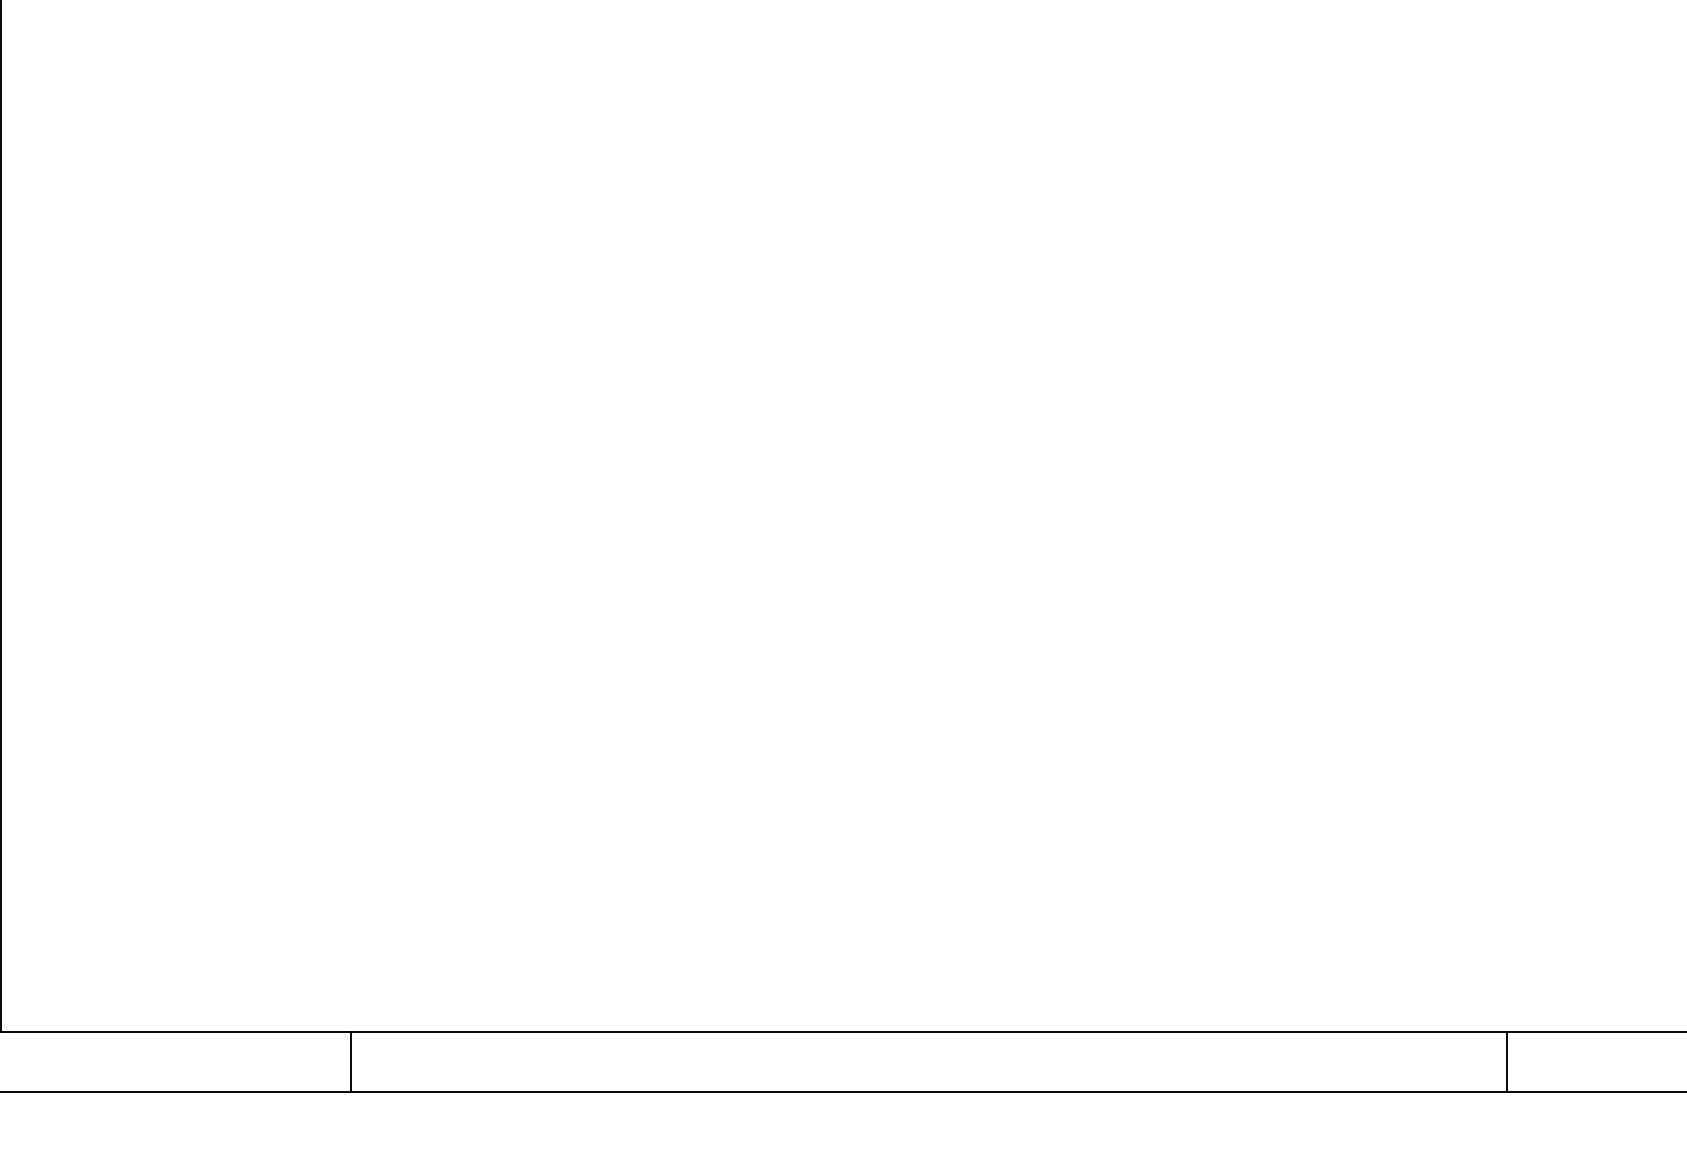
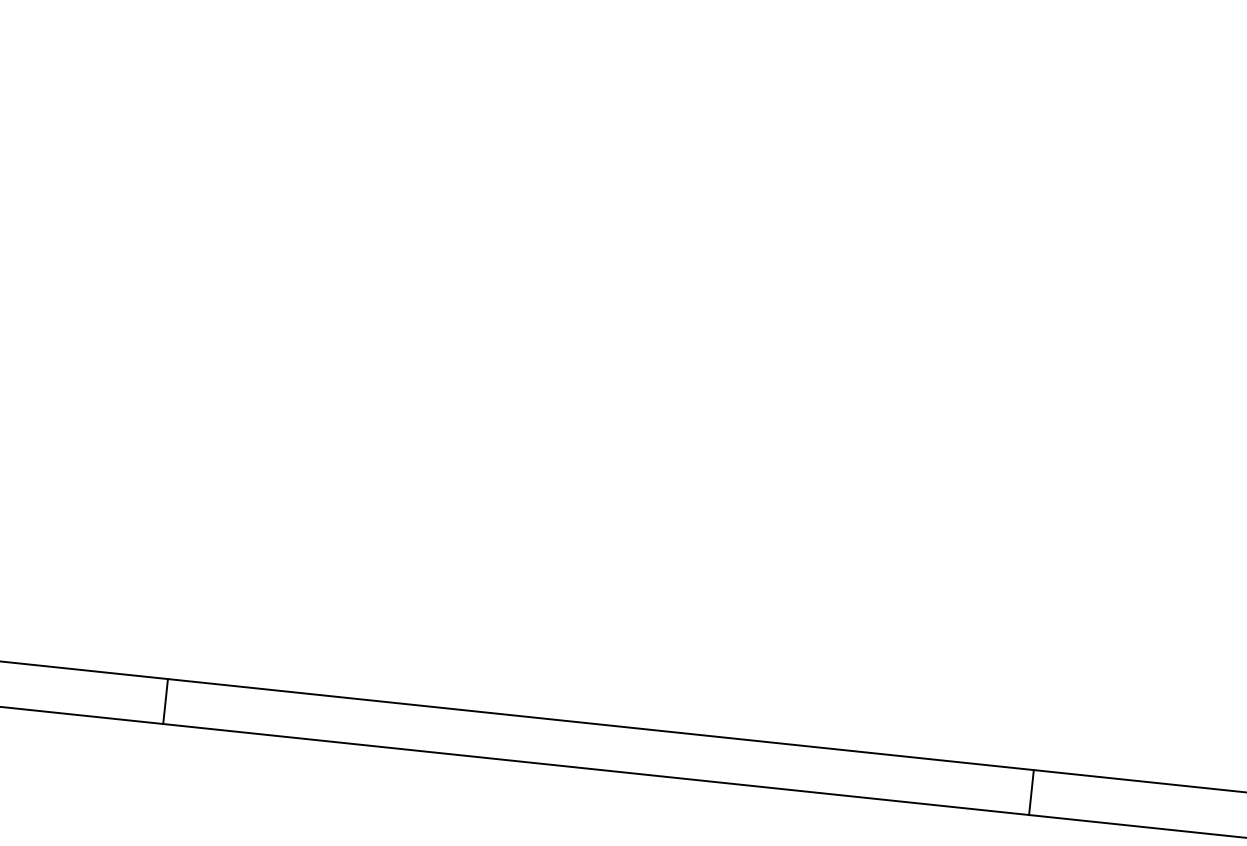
line: (350, 1061) -> (165, 701), moved
line: (1507, 1061) -> (1031, 792), moved

